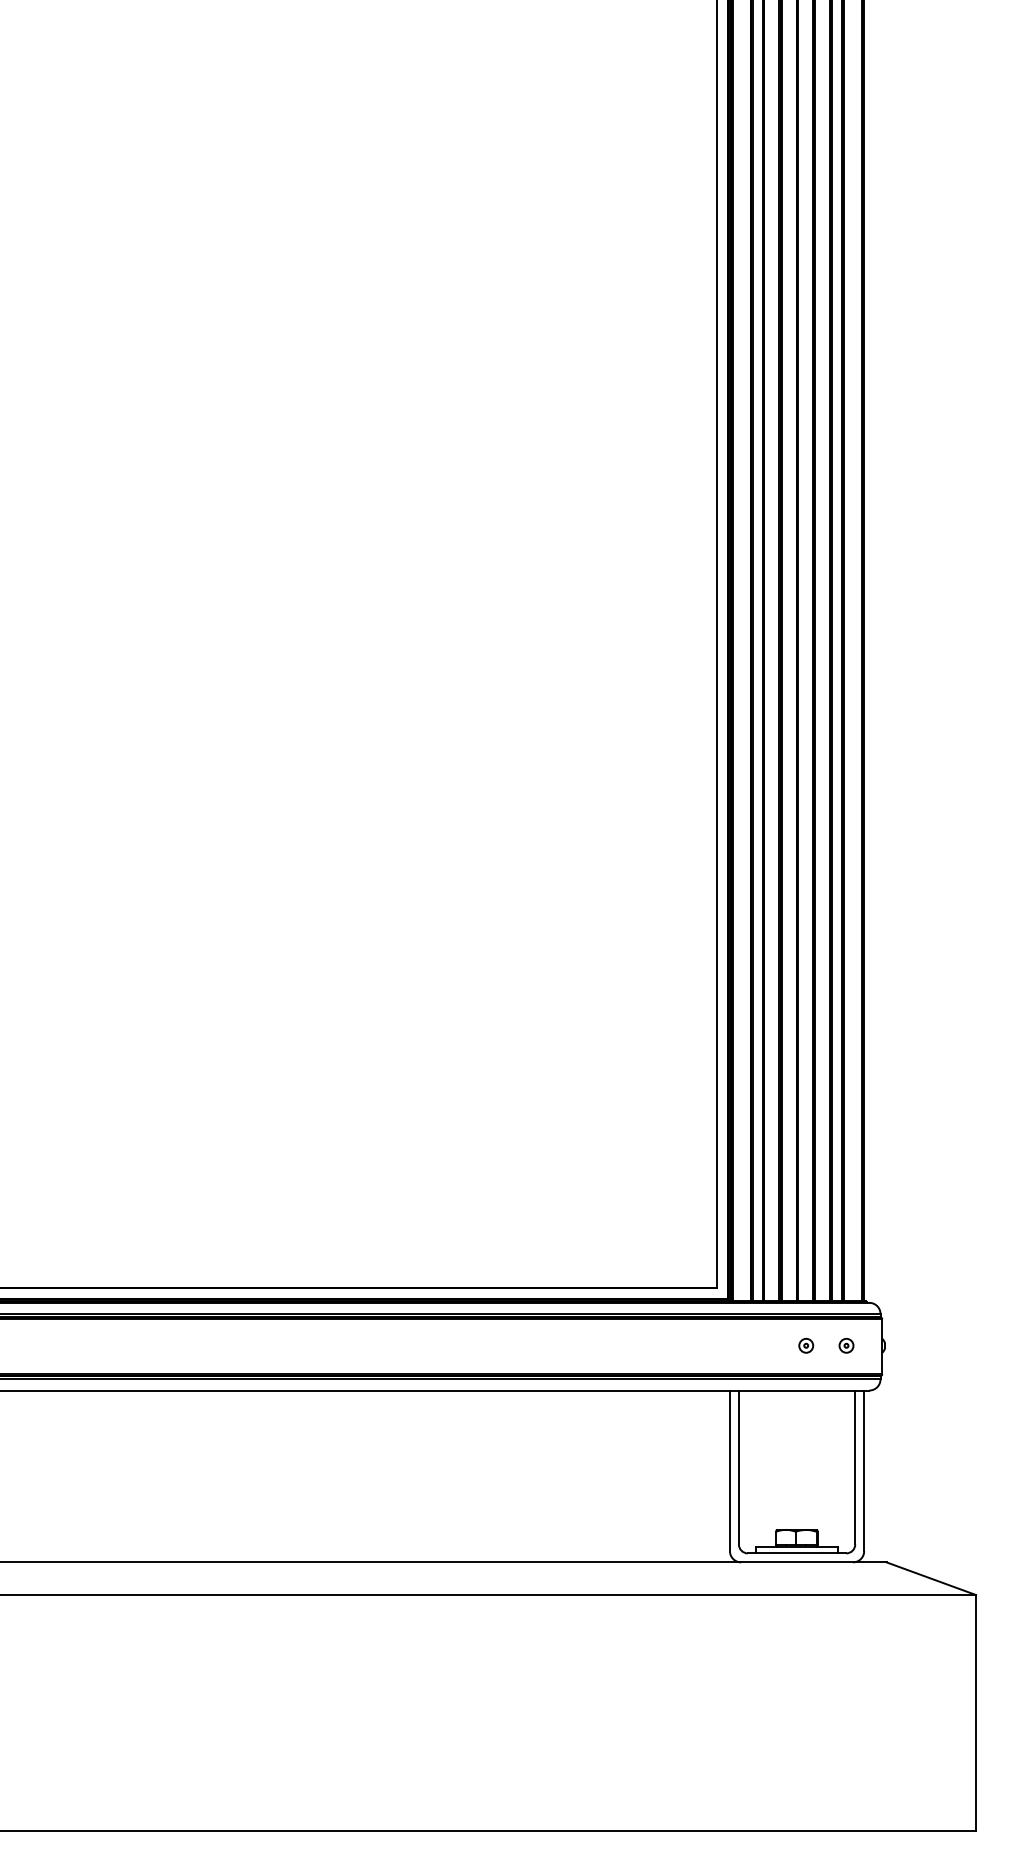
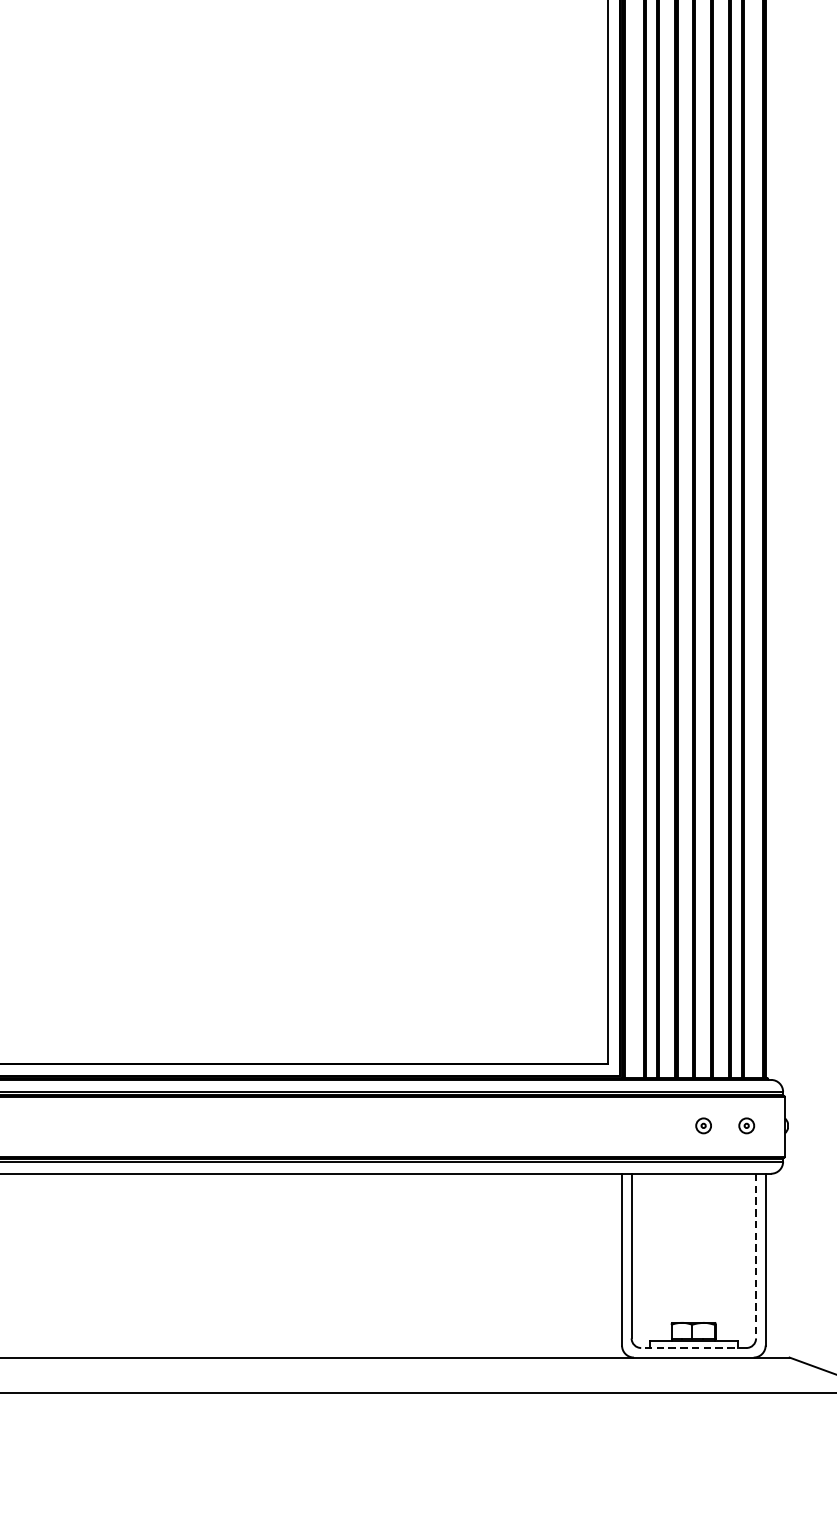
line: (855, 1467) -> (756, 1256), solid -> dashed
line: (796, 1553) -> (693, 1348), solid -> dashed

